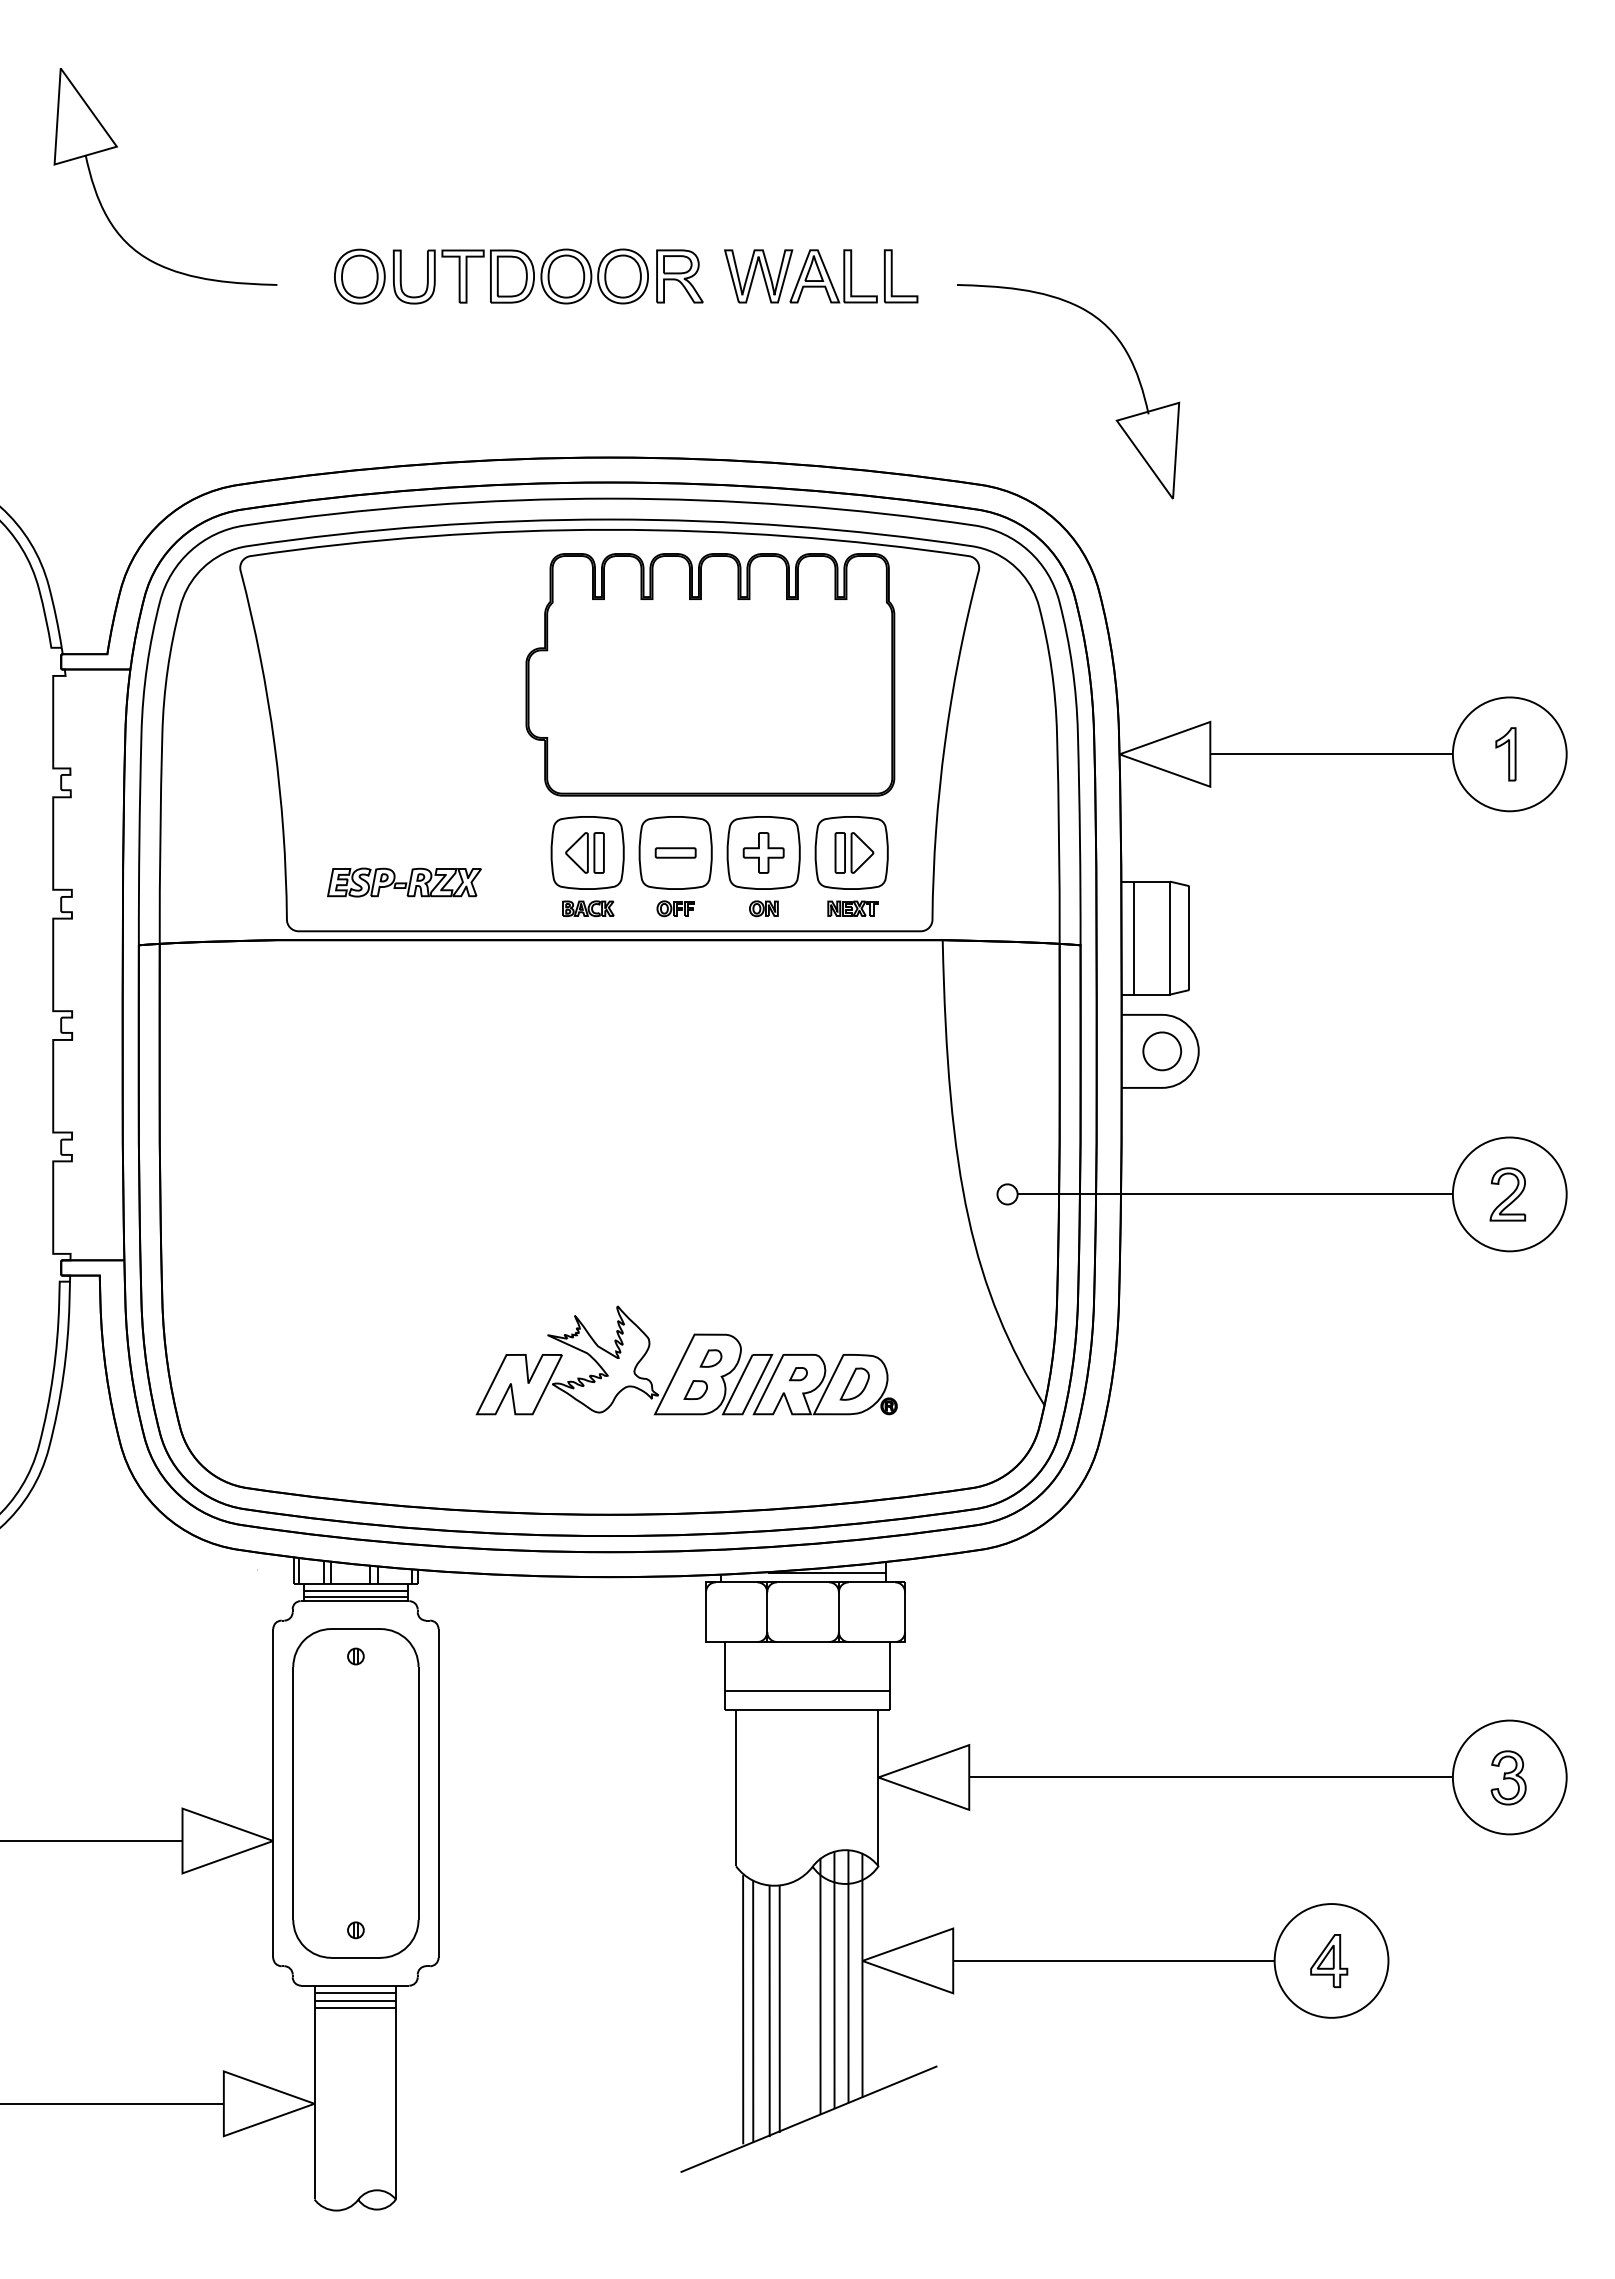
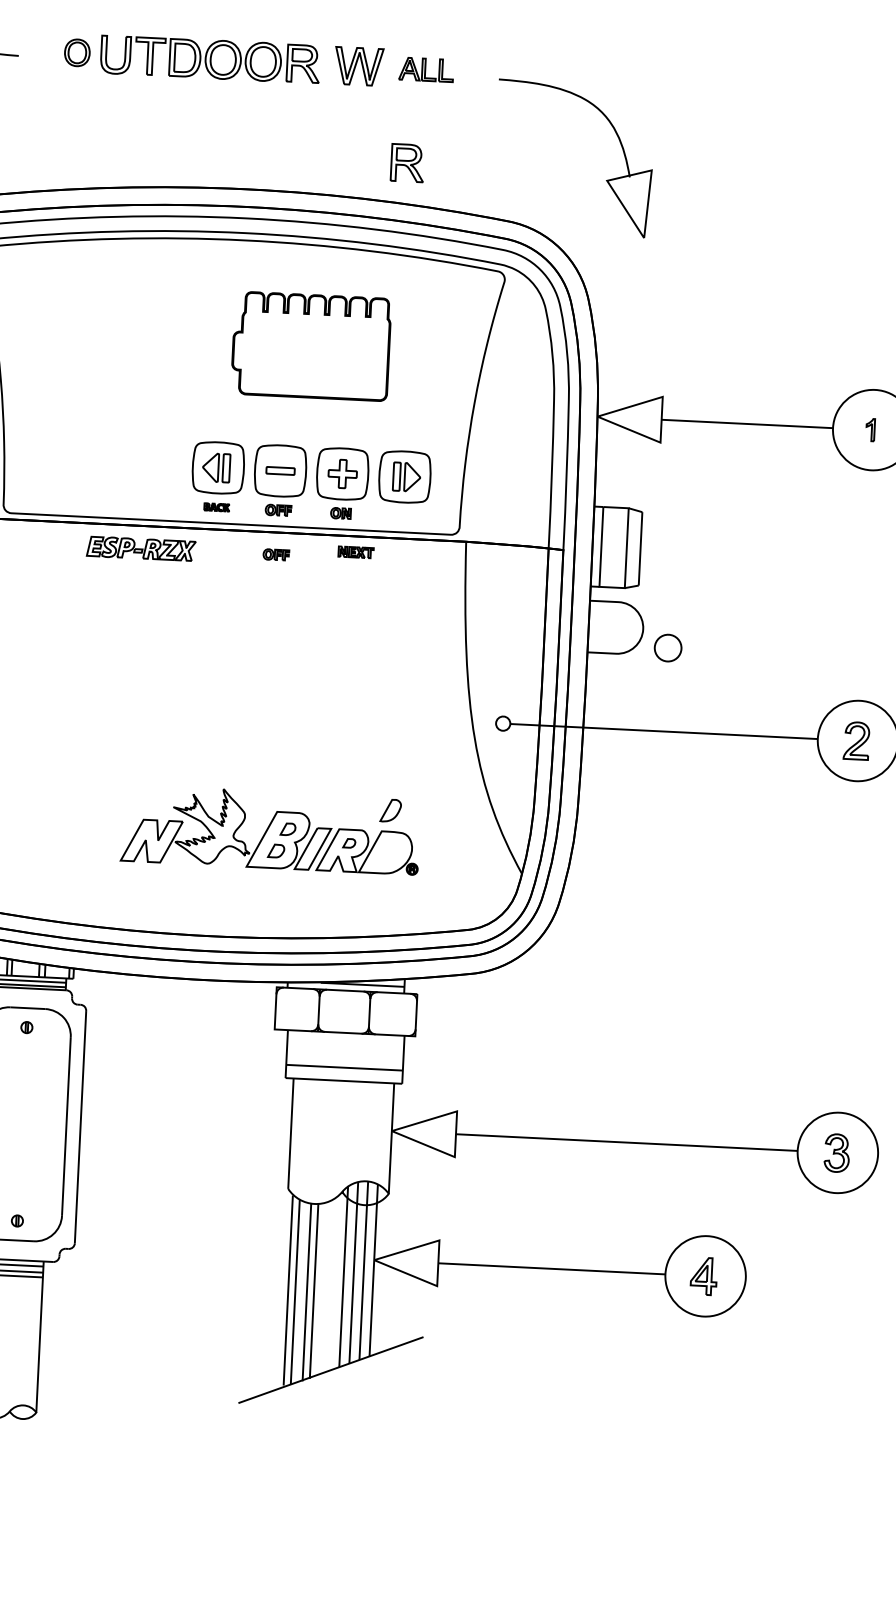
part: (359, 276) -> (77, 52), size x0.7
part: (853, 276) -> (426, 69), size x0.6
part: (833, 409) -> (407, 163), added
part: (710, 674) -> (311, 346), size x0.6
part: (1505, 754) -> (870, 430), size x0.6
part: (404, 882) -> (141, 548), moved
part: (588, 908) -> (217, 507), size x0.7
part: (852, 908) -> (355, 552), moved
part: (675, 971) -> (276, 554), added
part: (1162, 1051) -> (668, 648), moved
part: (854, 1383) -> (390, 810), moved

